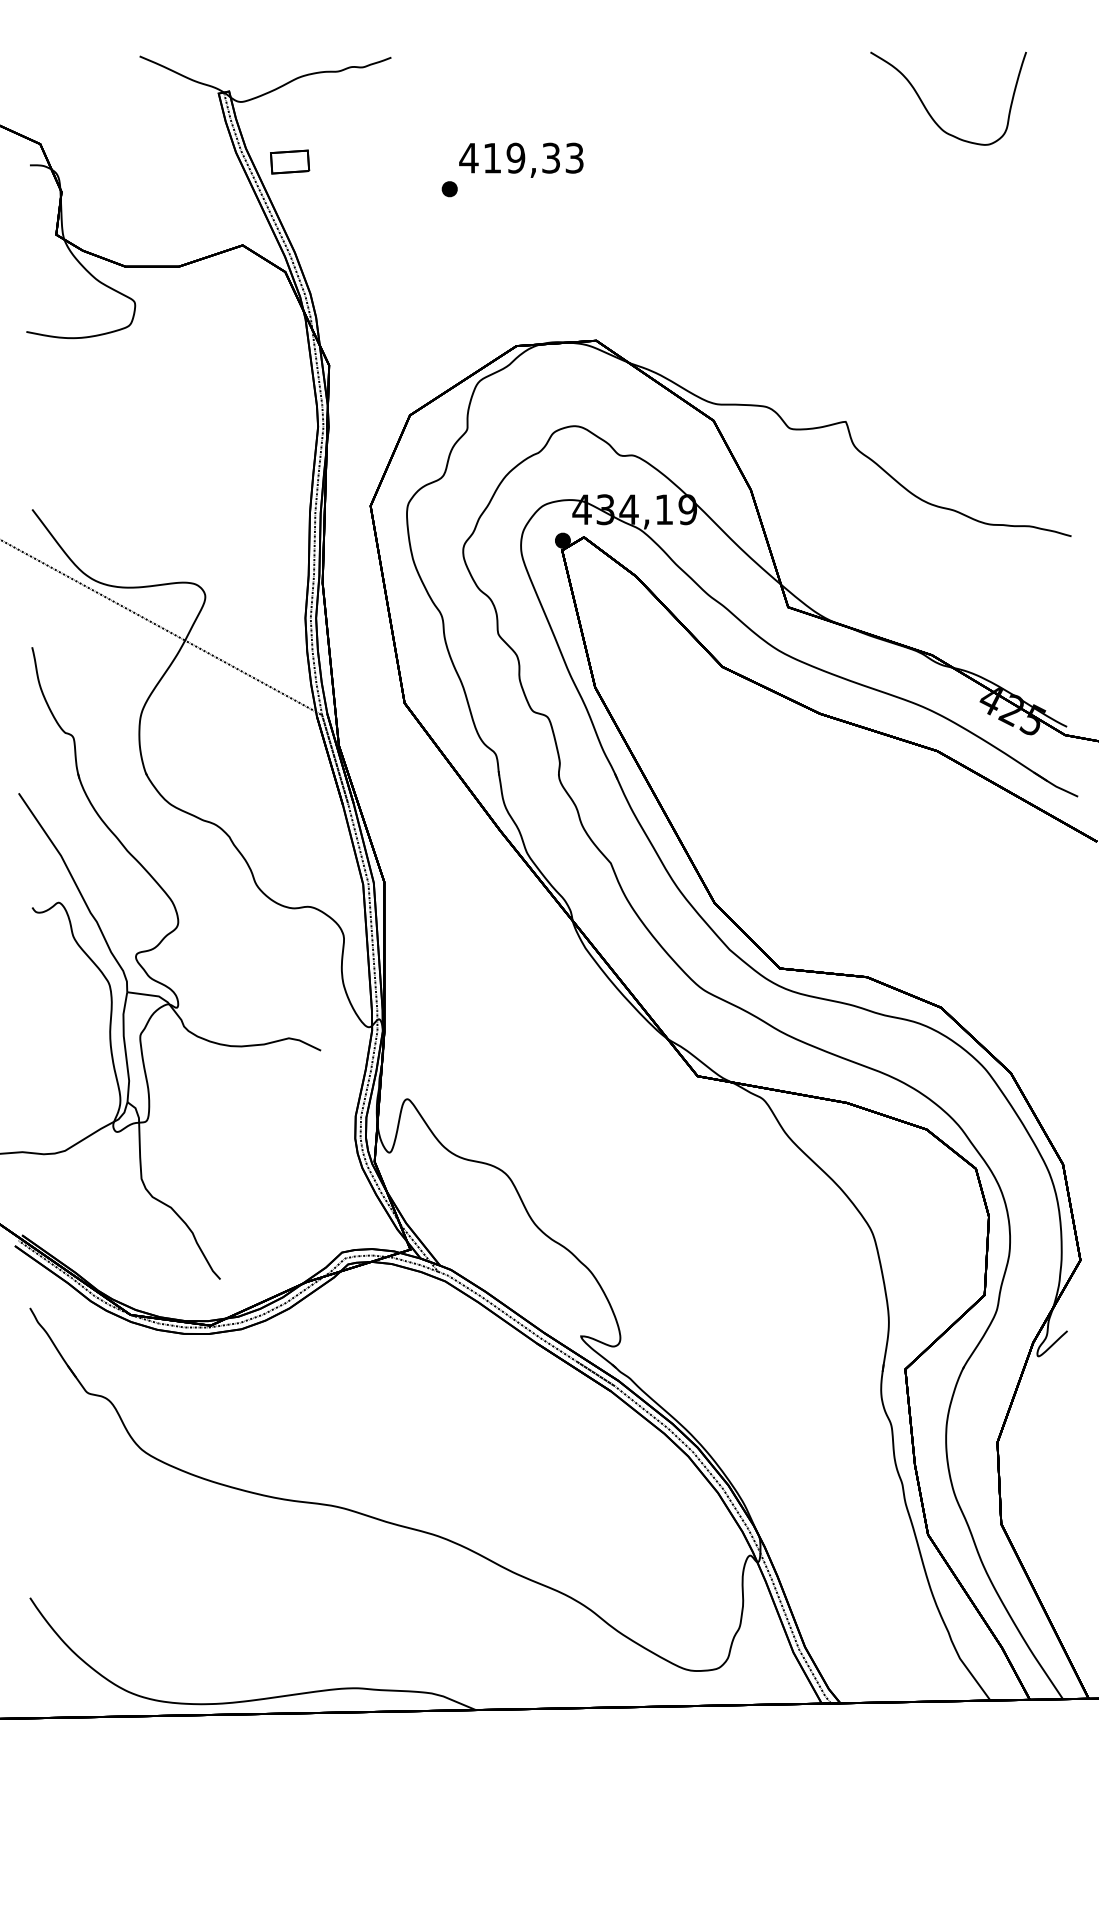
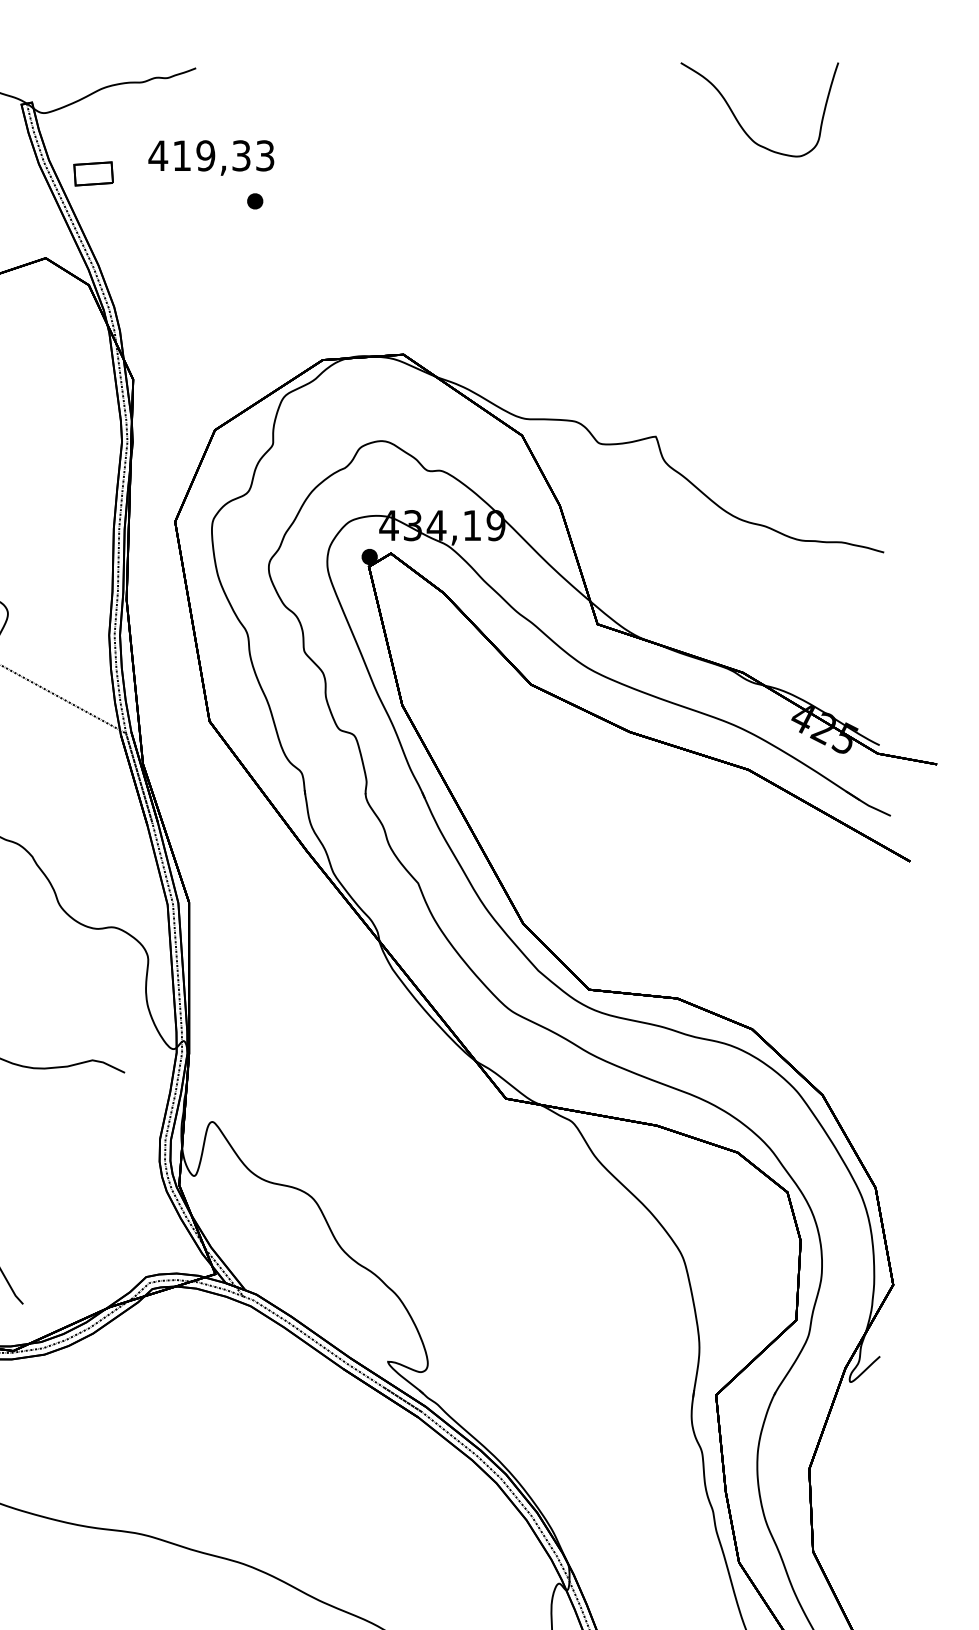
text: (521, 159) -> (211, 157), moved

